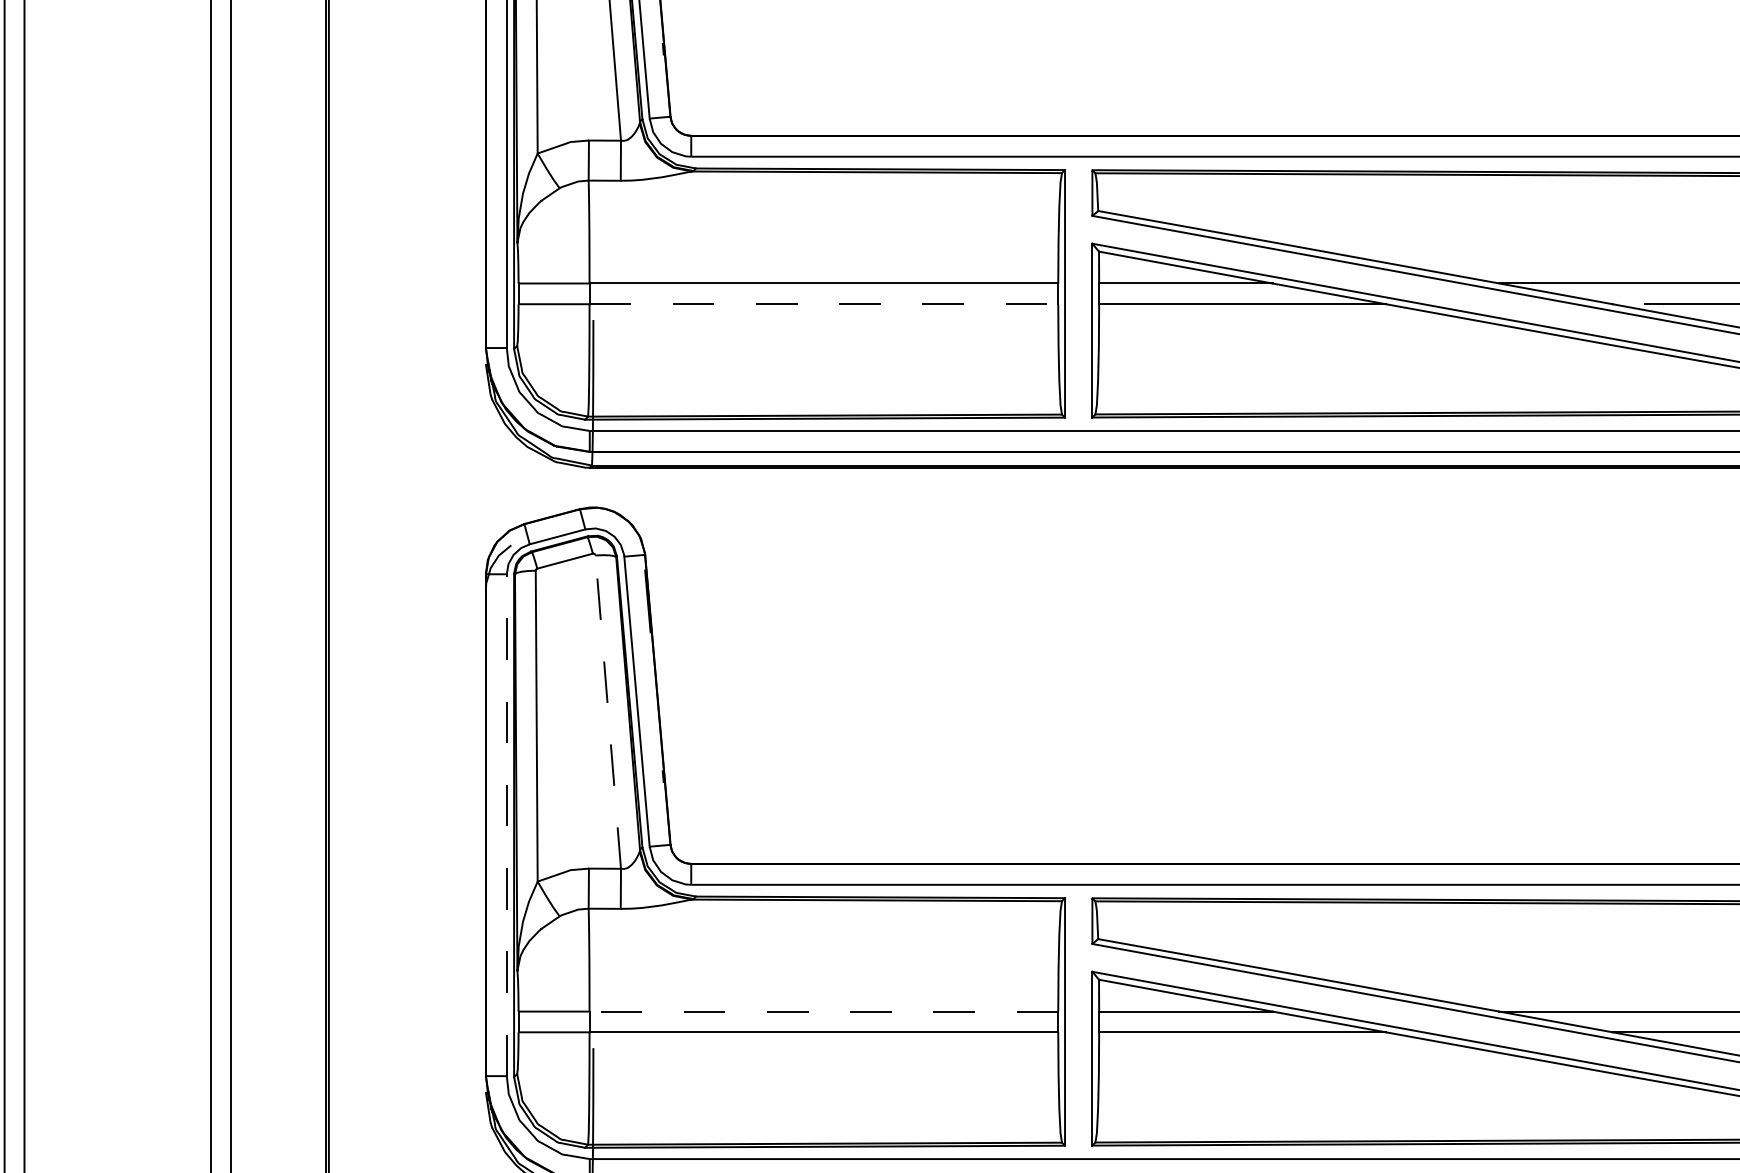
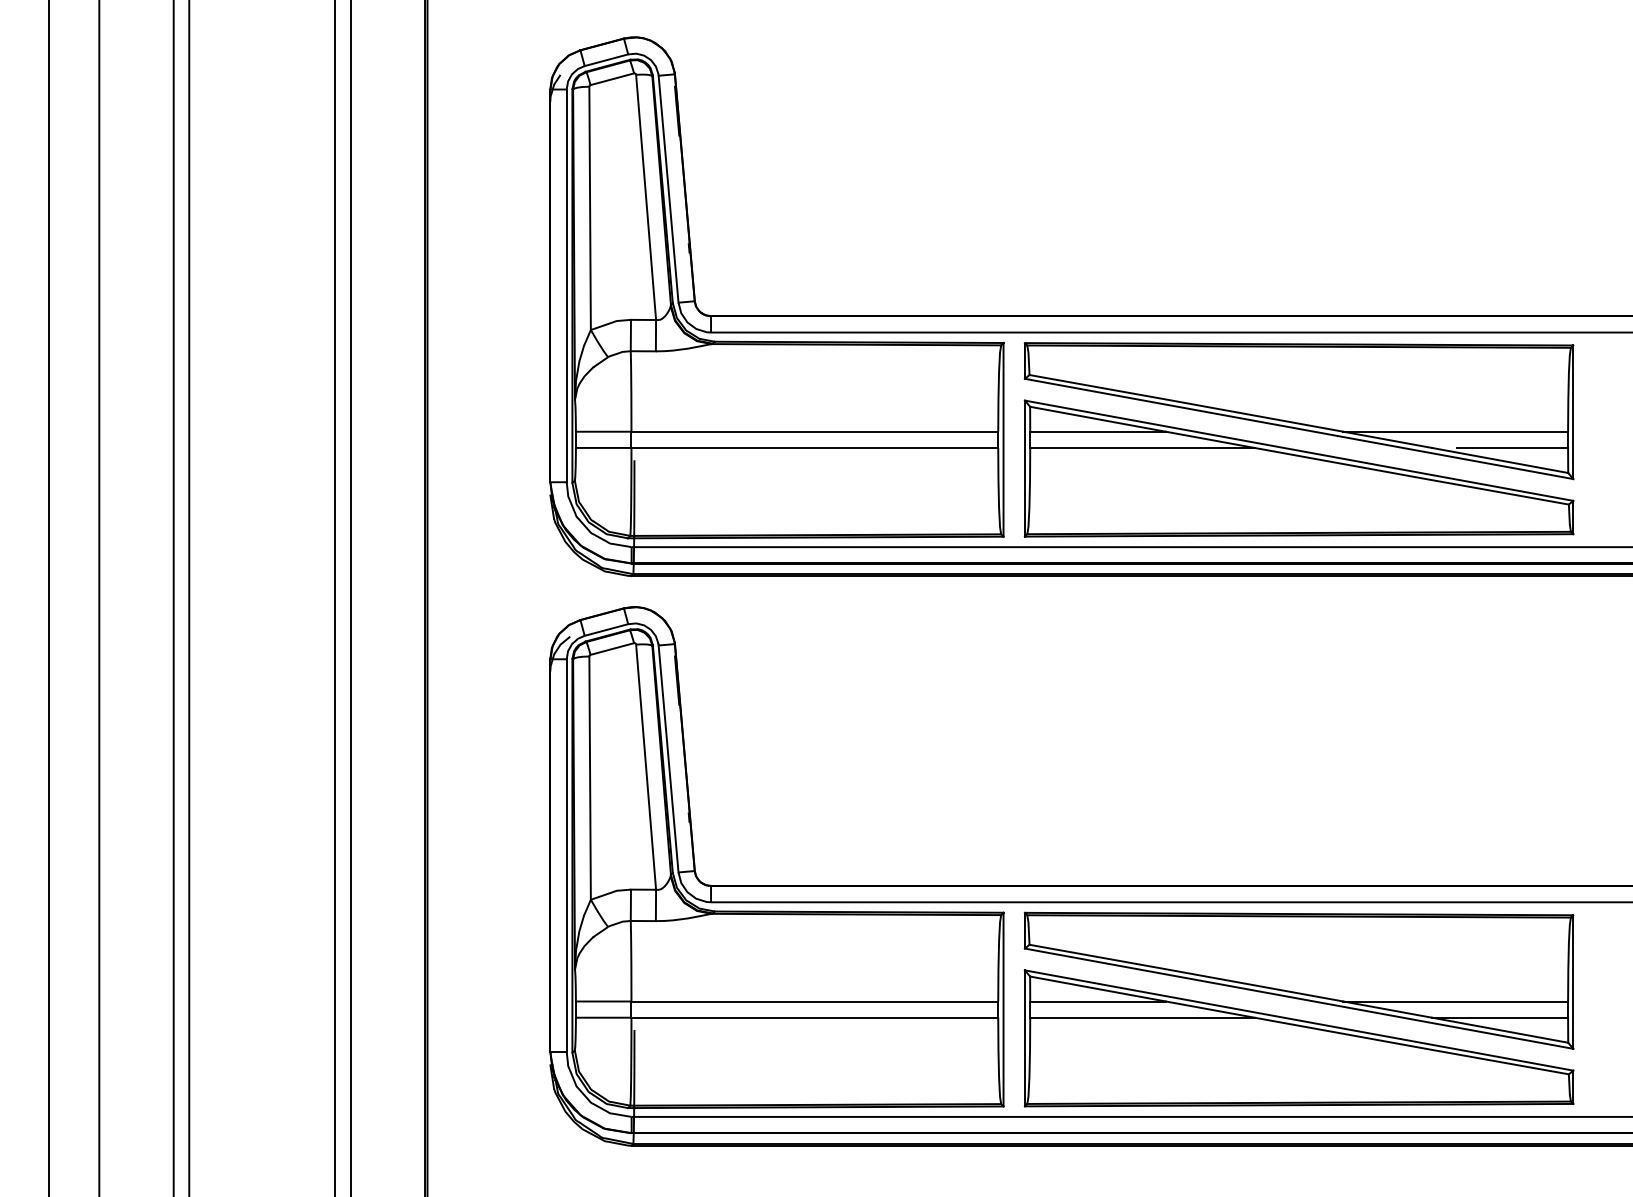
line: (824, 303) -> (815, 447), dashed -> solid
line: (608, 712) -> (646, 767), dashed -> solid
line: (506, 825) -> (566, 855), dashed -> solid
line: (823, 1011) -> (814, 1001), dashed -> solid

